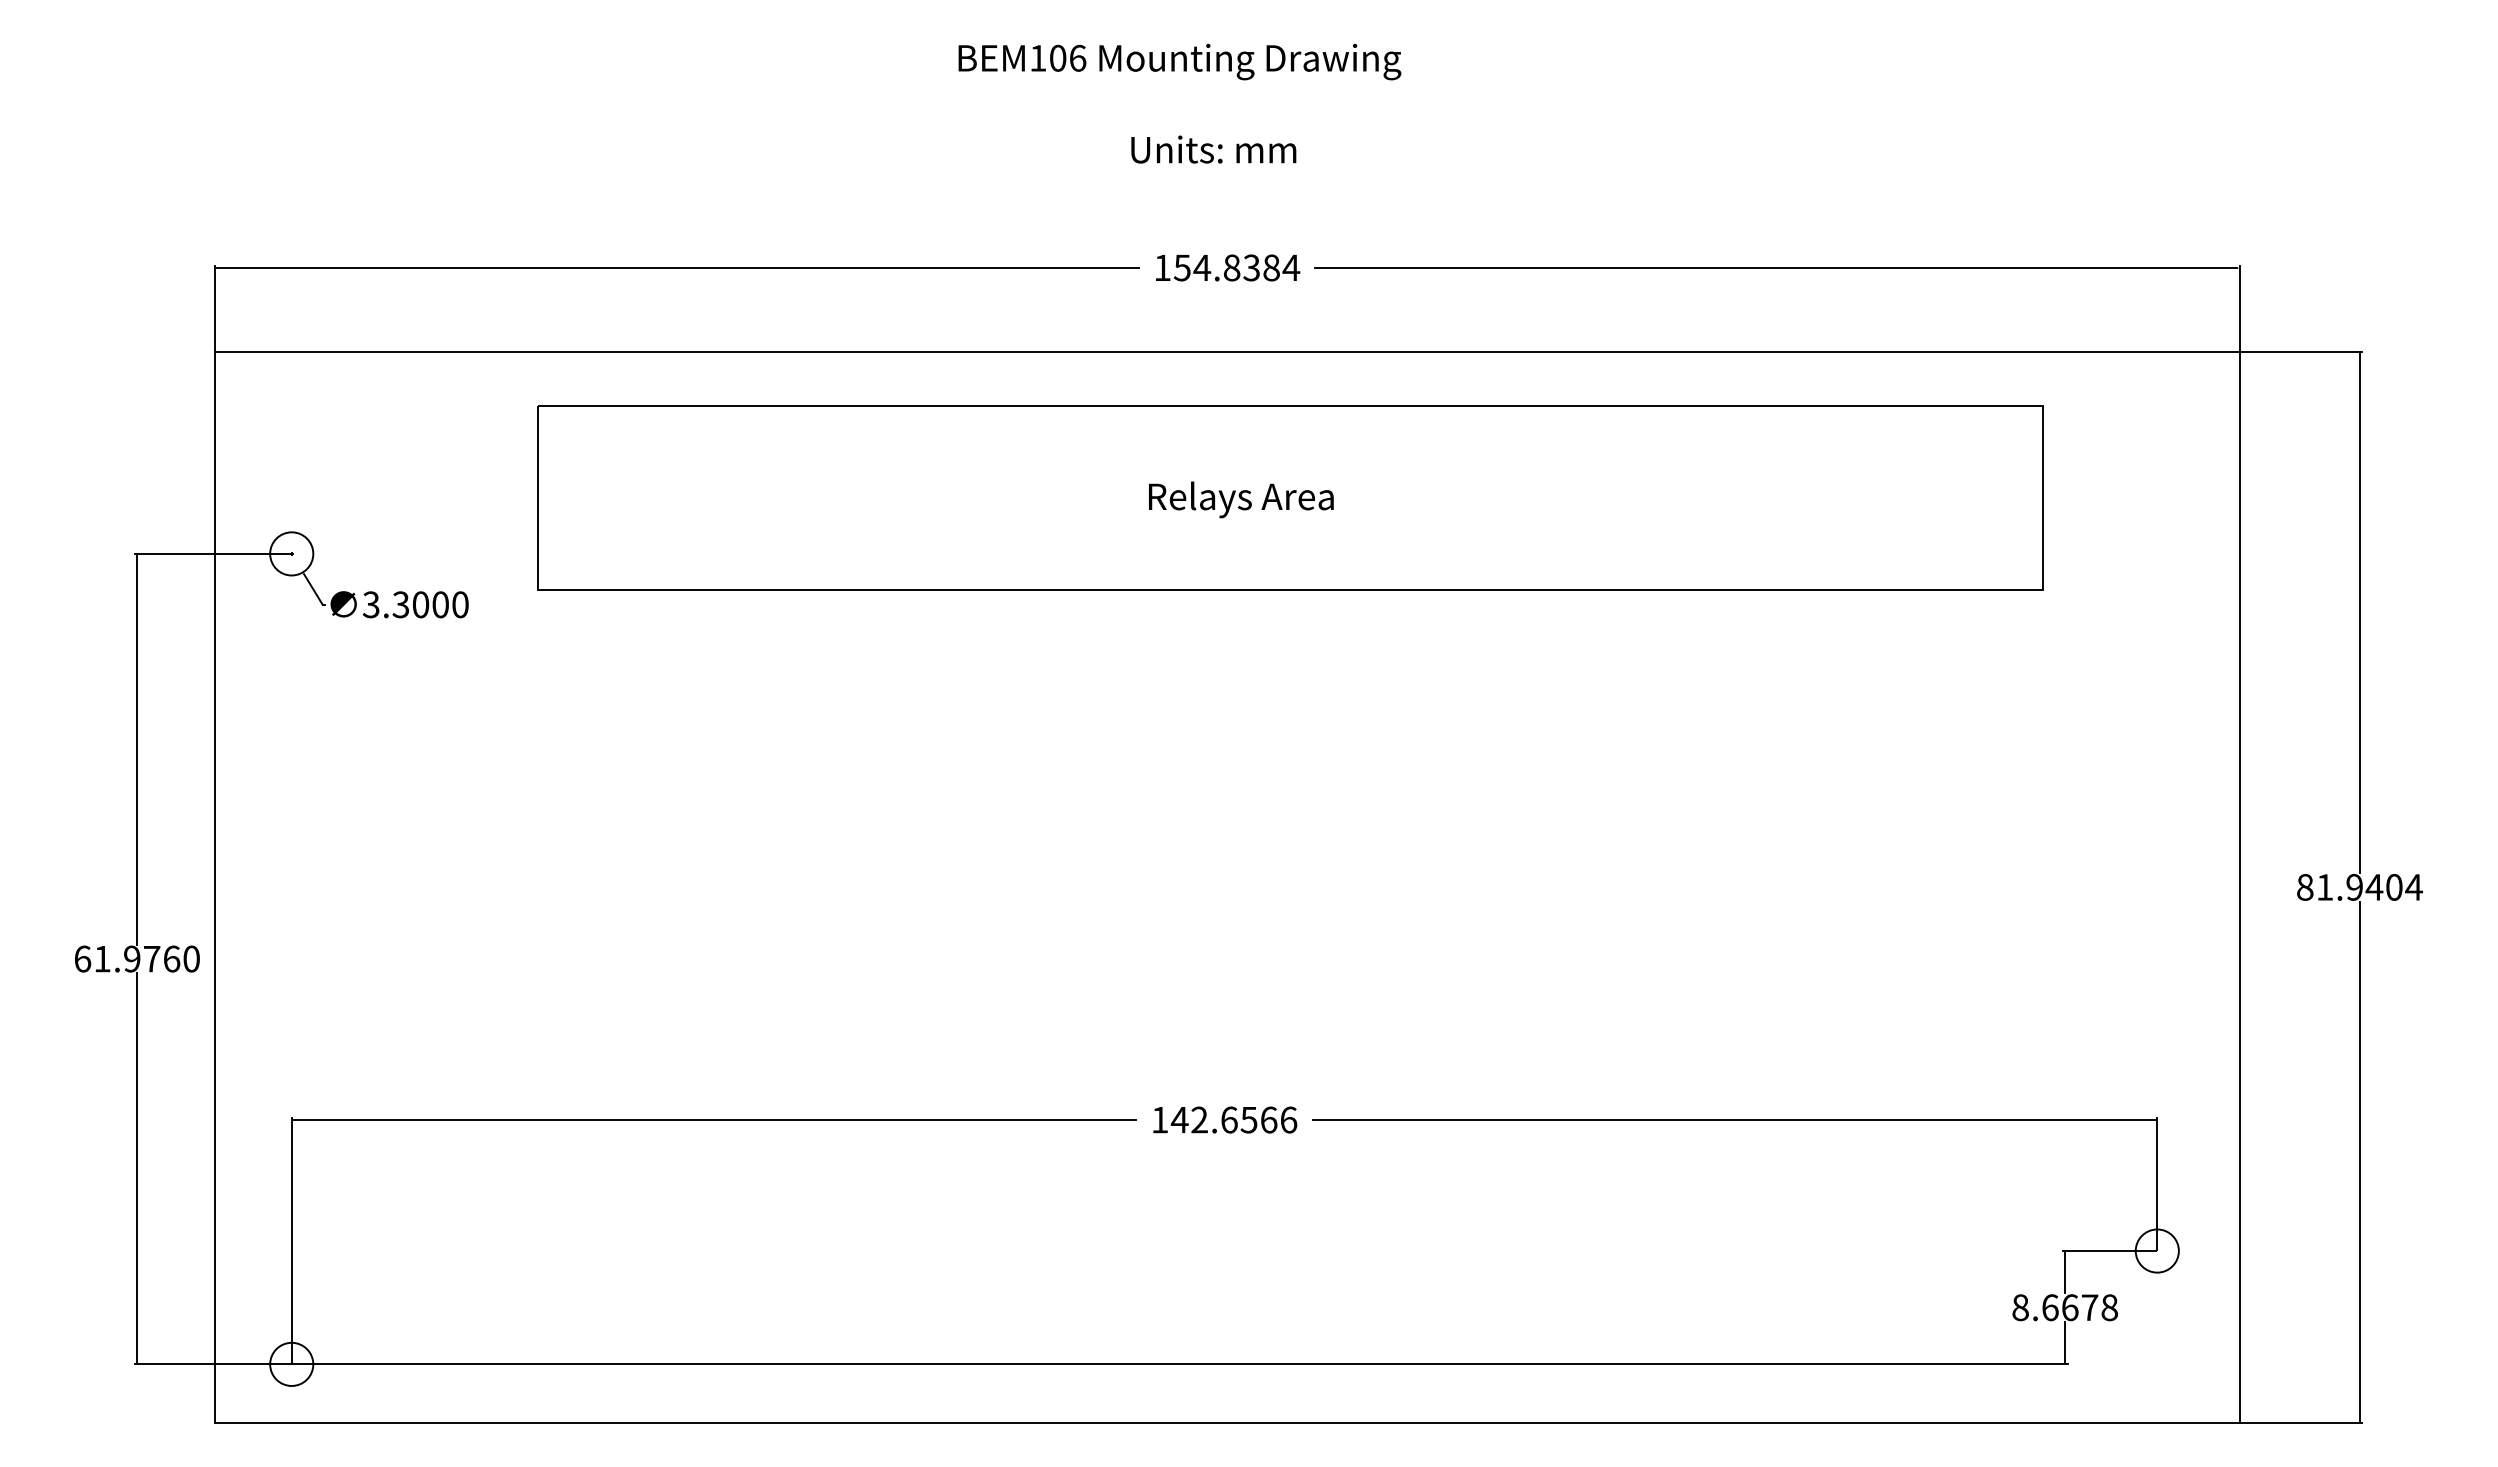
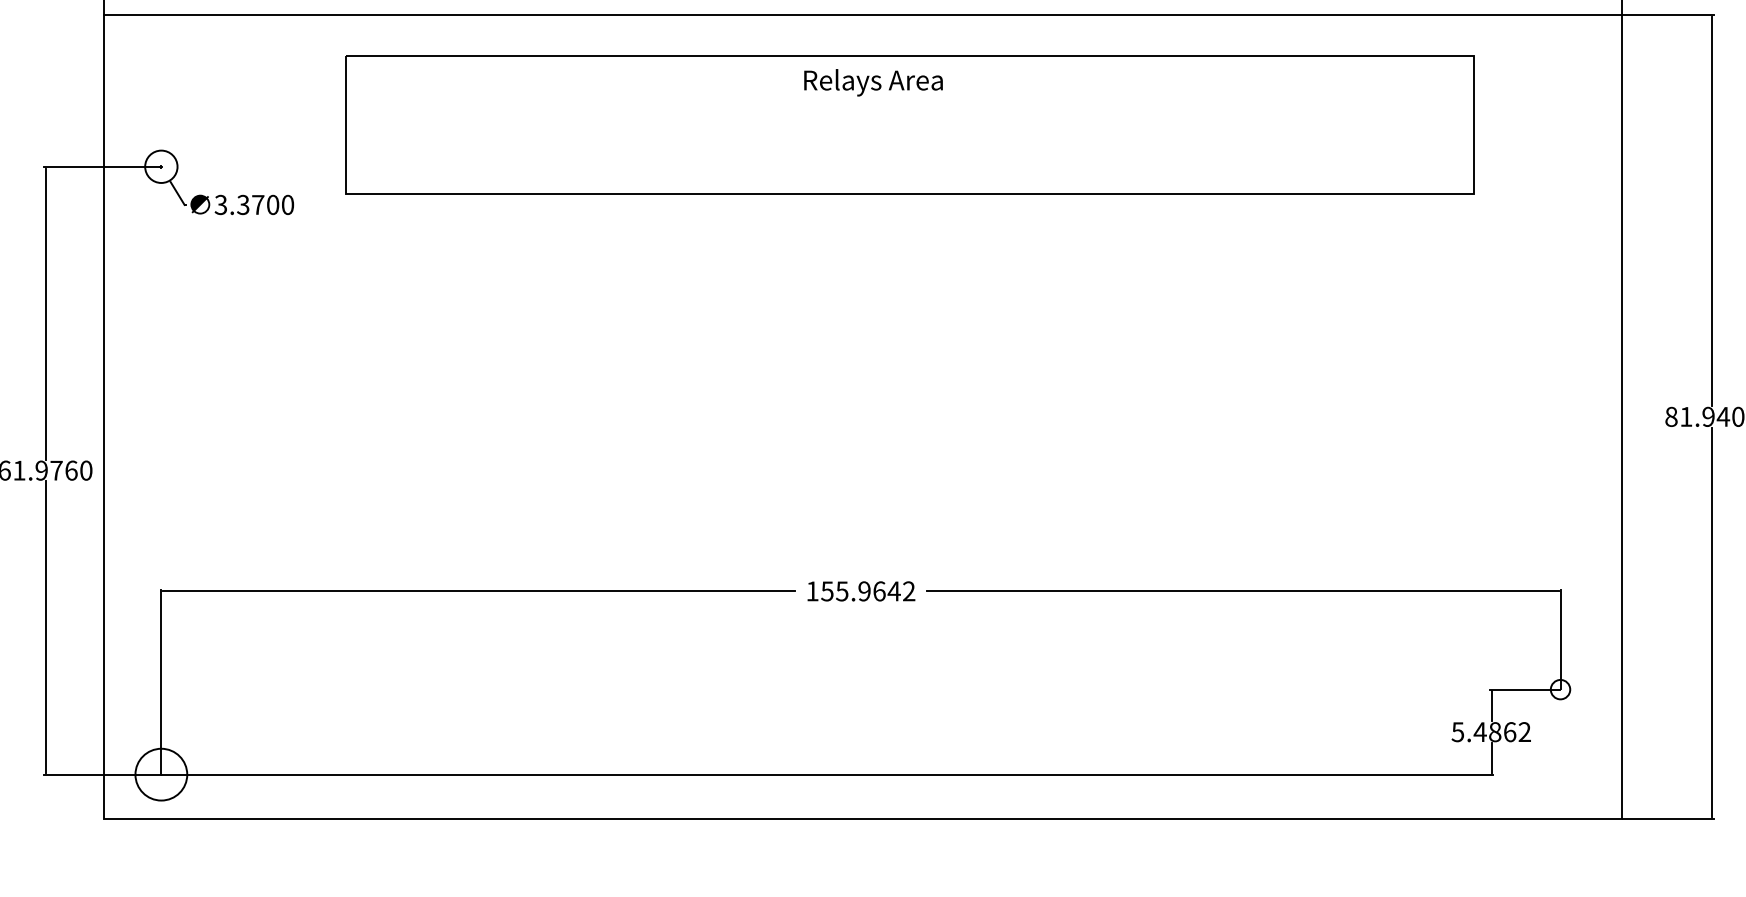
text: (1241, 499) -> (873, 82), moved
text: (420, 604) -> (257, 204), 3.3000 -> 3.3700
text: (1233, 1119) -> (867, 590), 142.6566 -> 155.9642
circle: (2156, 1250) -> (1559, 689), size x0.6
text: (2065, 1307) -> (1491, 731), 8.6678 -> 5.4862
circle: (291, 1363) -> (161, 773), size x1.6

